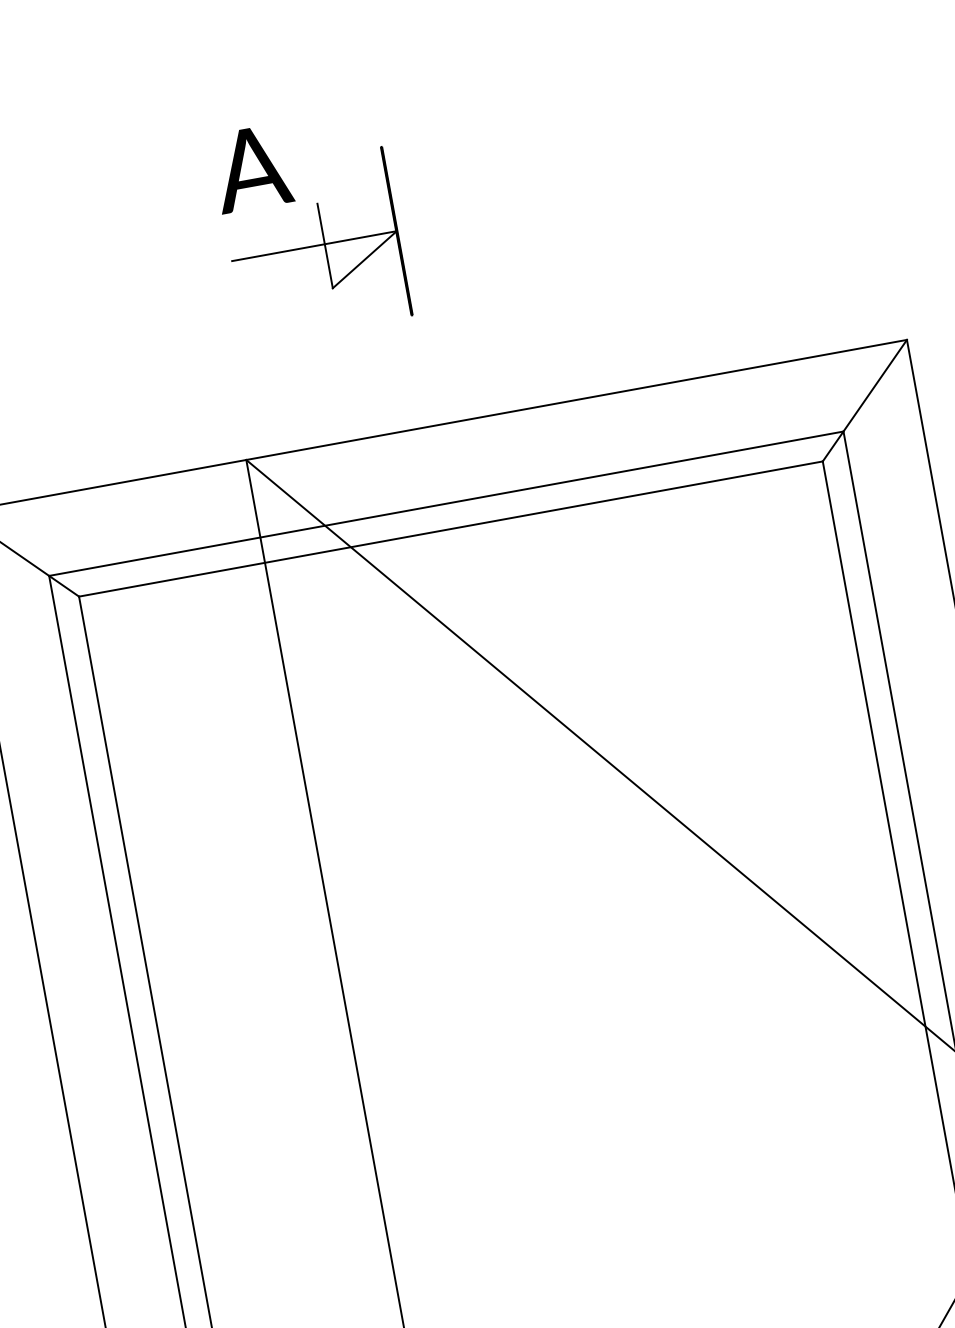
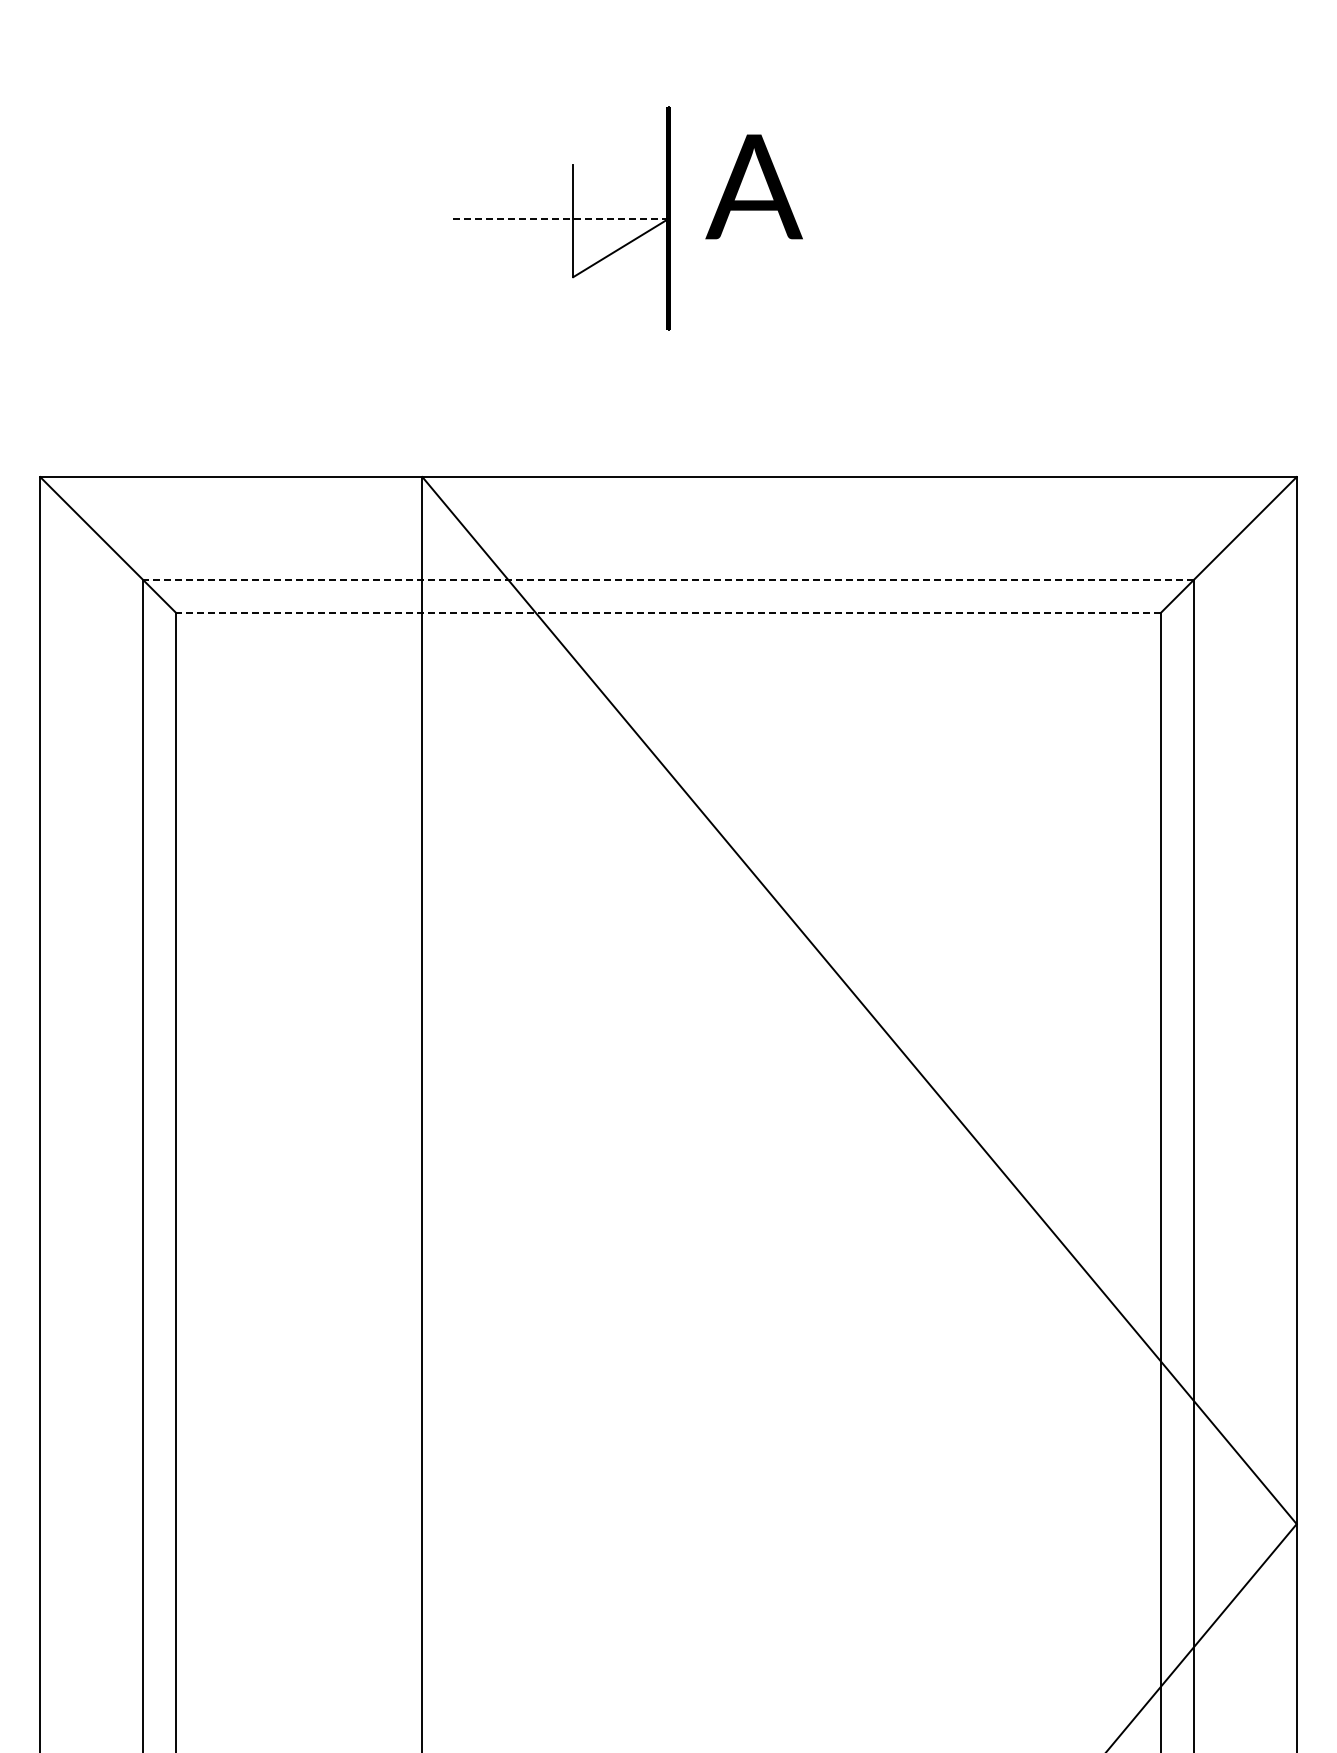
text: (251, 168) -> (753, 186), moved
line: (314, 245) -> (559, 218), solid -> dashed
line: (446, 503) -> (668, 579), solid -> dashed
line: (450, 529) -> (667, 613), solid -> dashed

